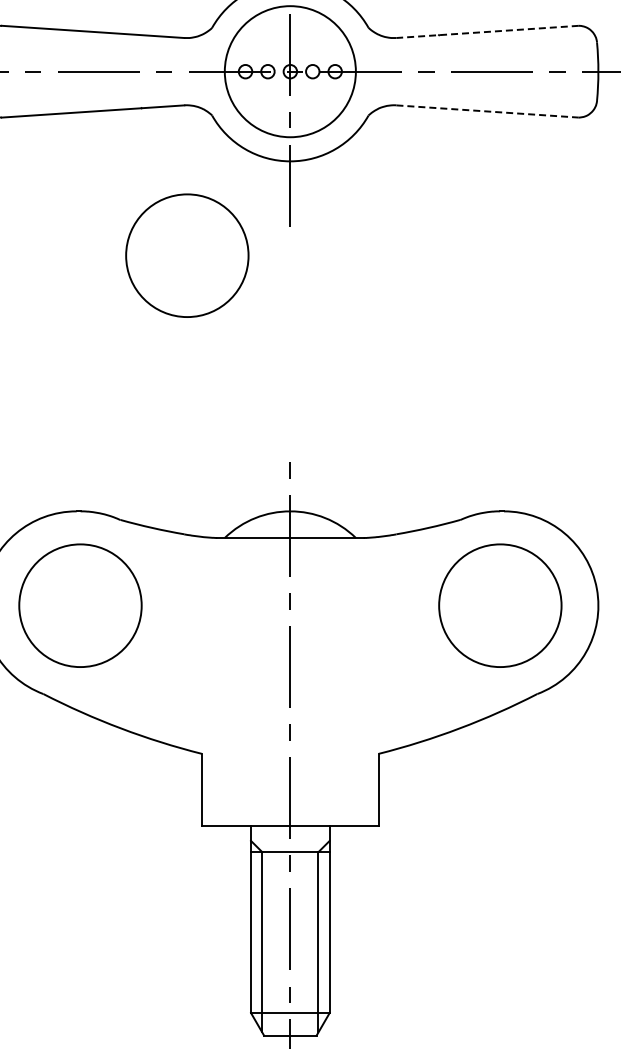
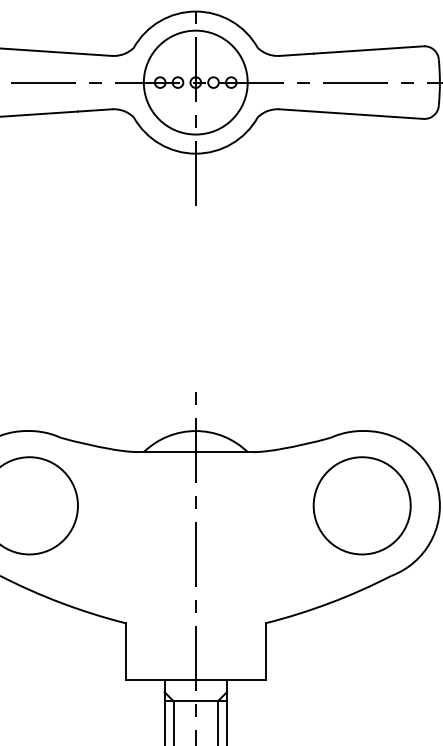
line: (487, 31) -> (352, 50), dashed -> solid
line: (488, 111) -> (352, 114), dashed -> solid
part: (187, 255) -> (114, 228), removed

